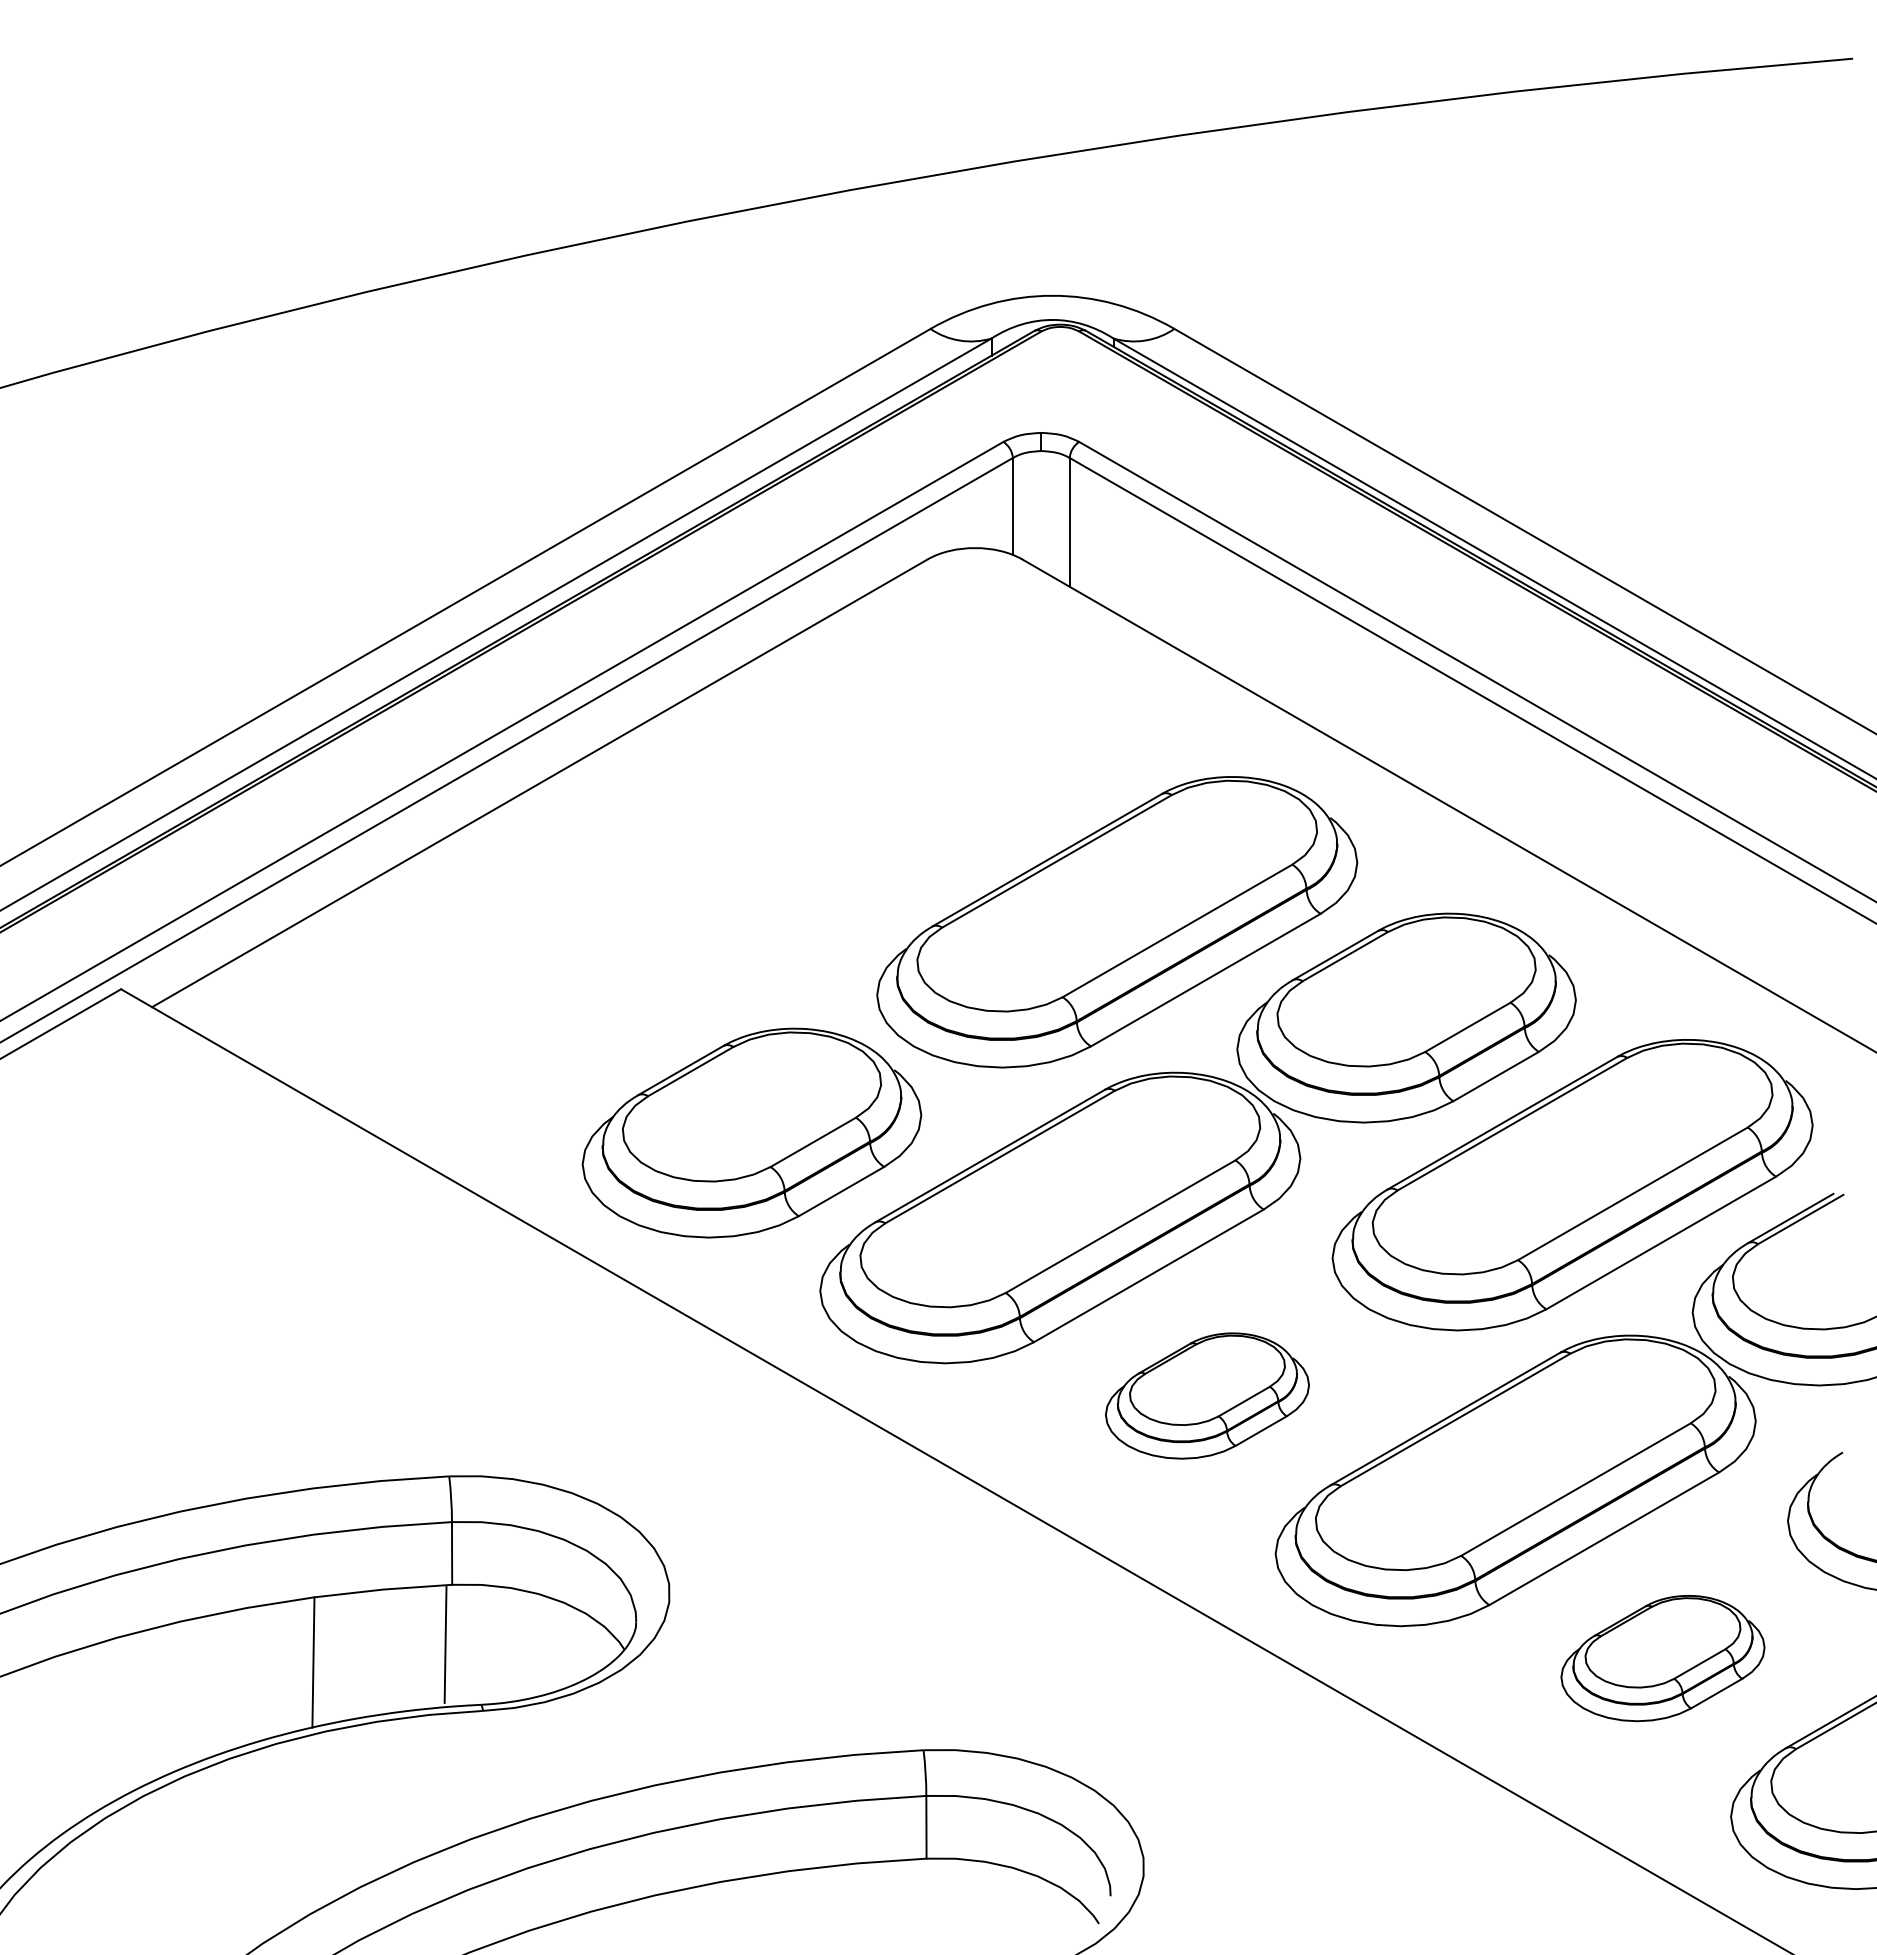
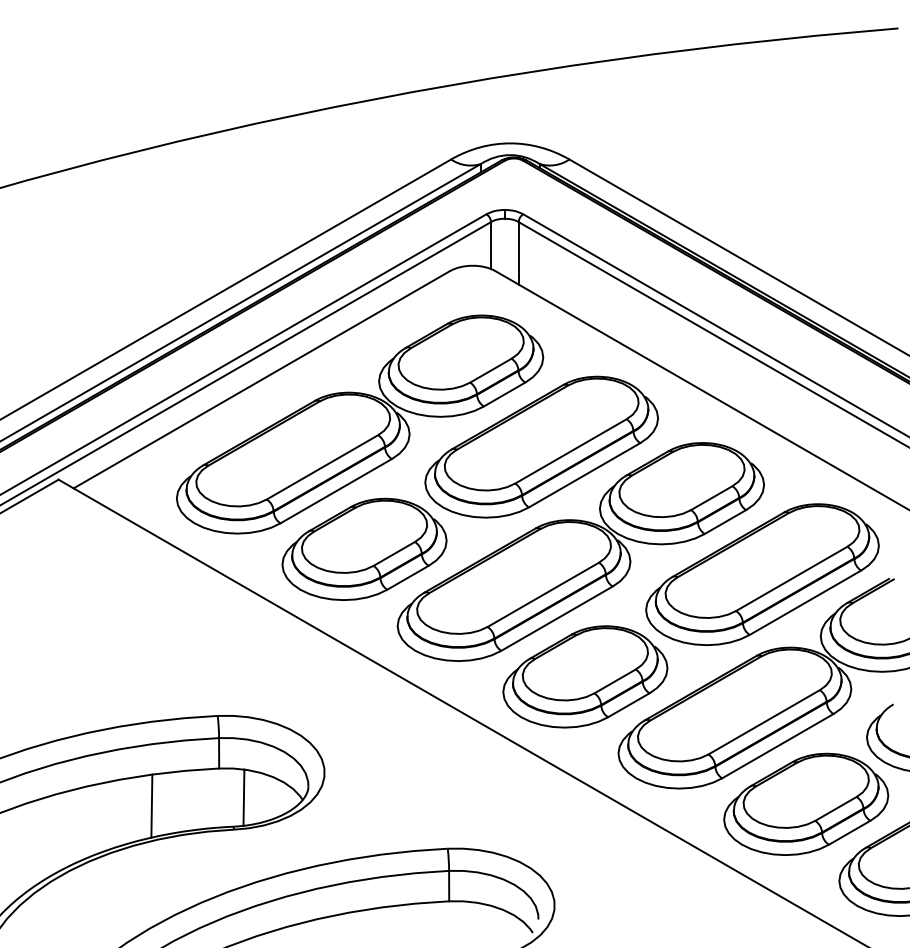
part: (743, 875) -> (360, 424), added
part: (1207, 1395) -> (585, 676), size x1.67
line: (444, 1644) -> (243, 797), moved
part: (1663, 1656) -> (806, 803), size x1.67

